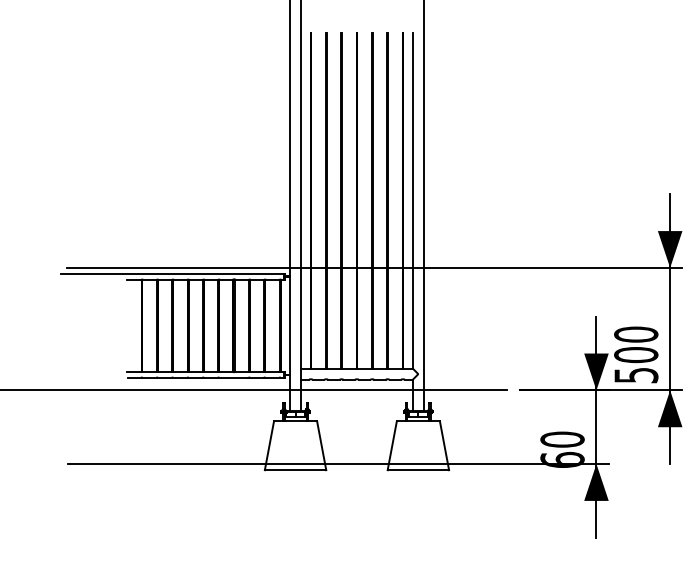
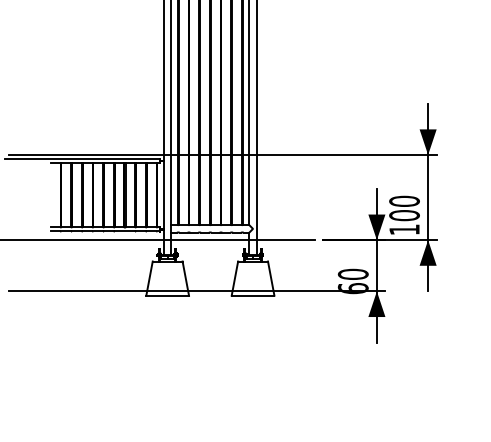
text: (636, 375) -> (404, 229), 500 -> 100

